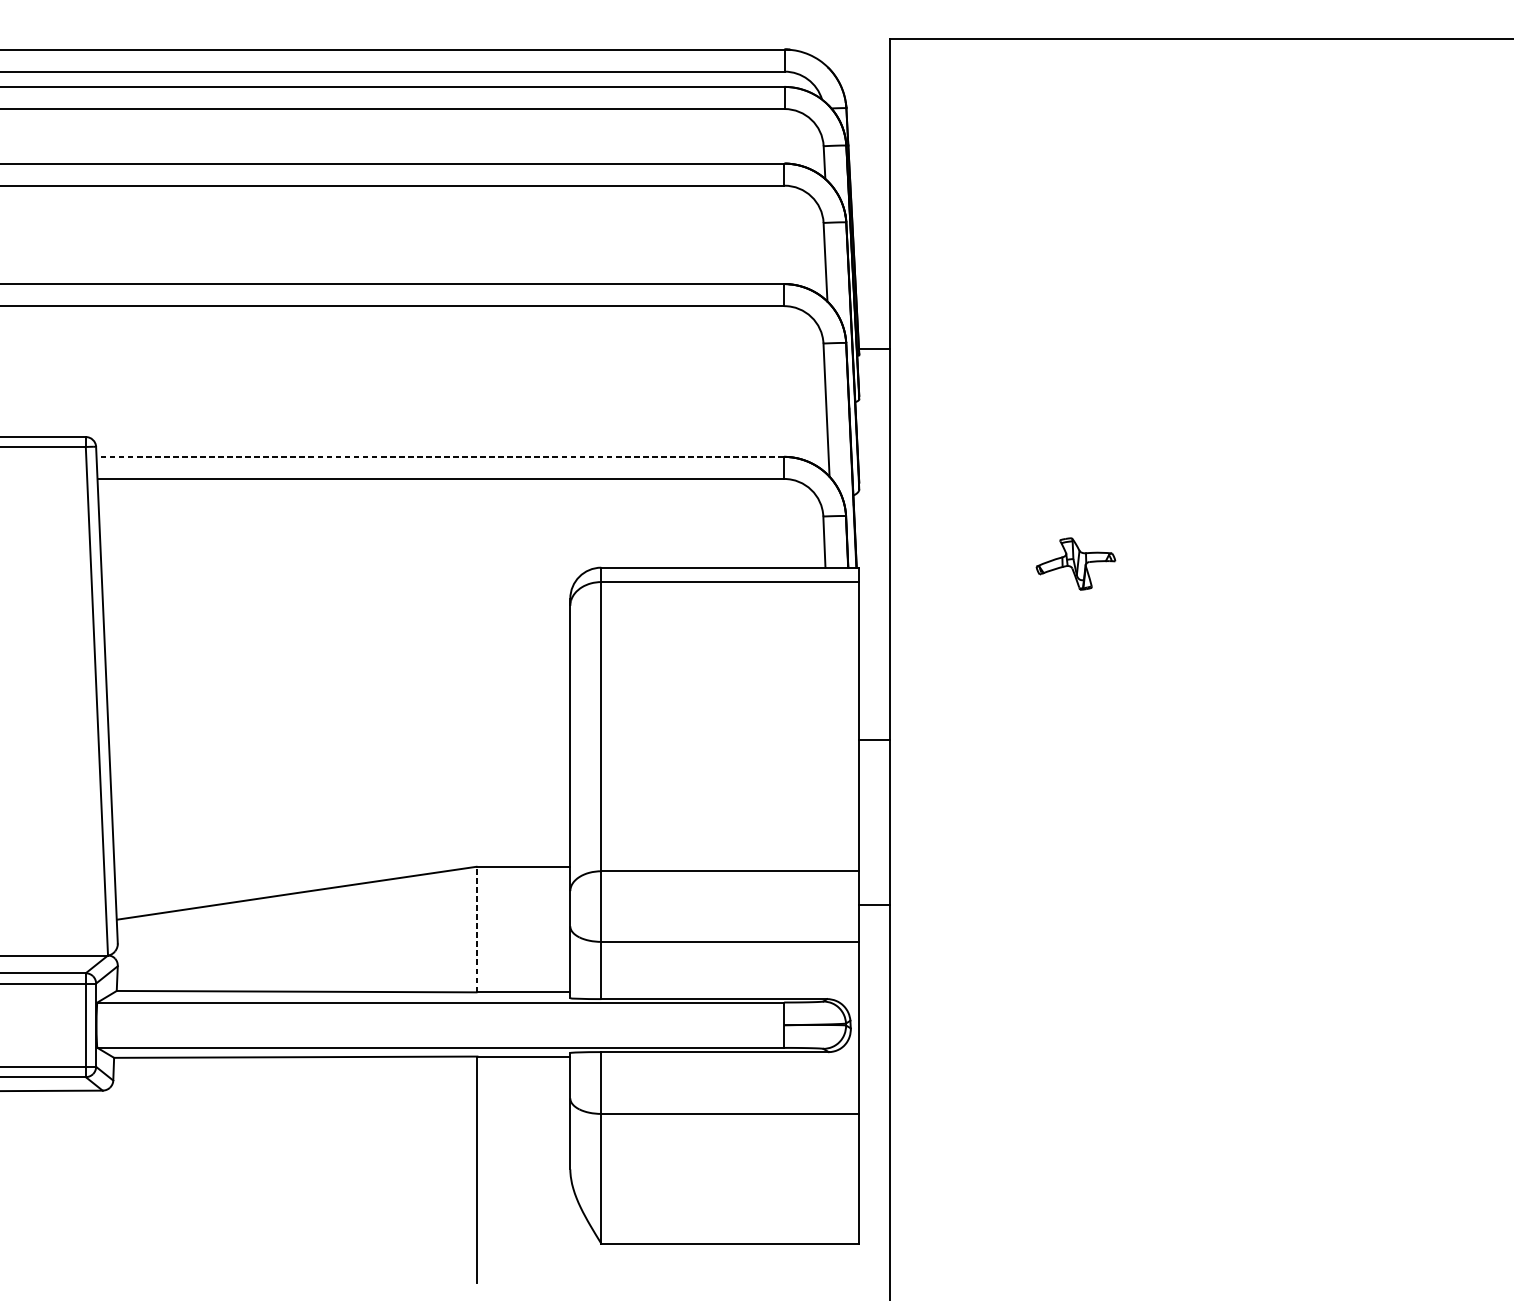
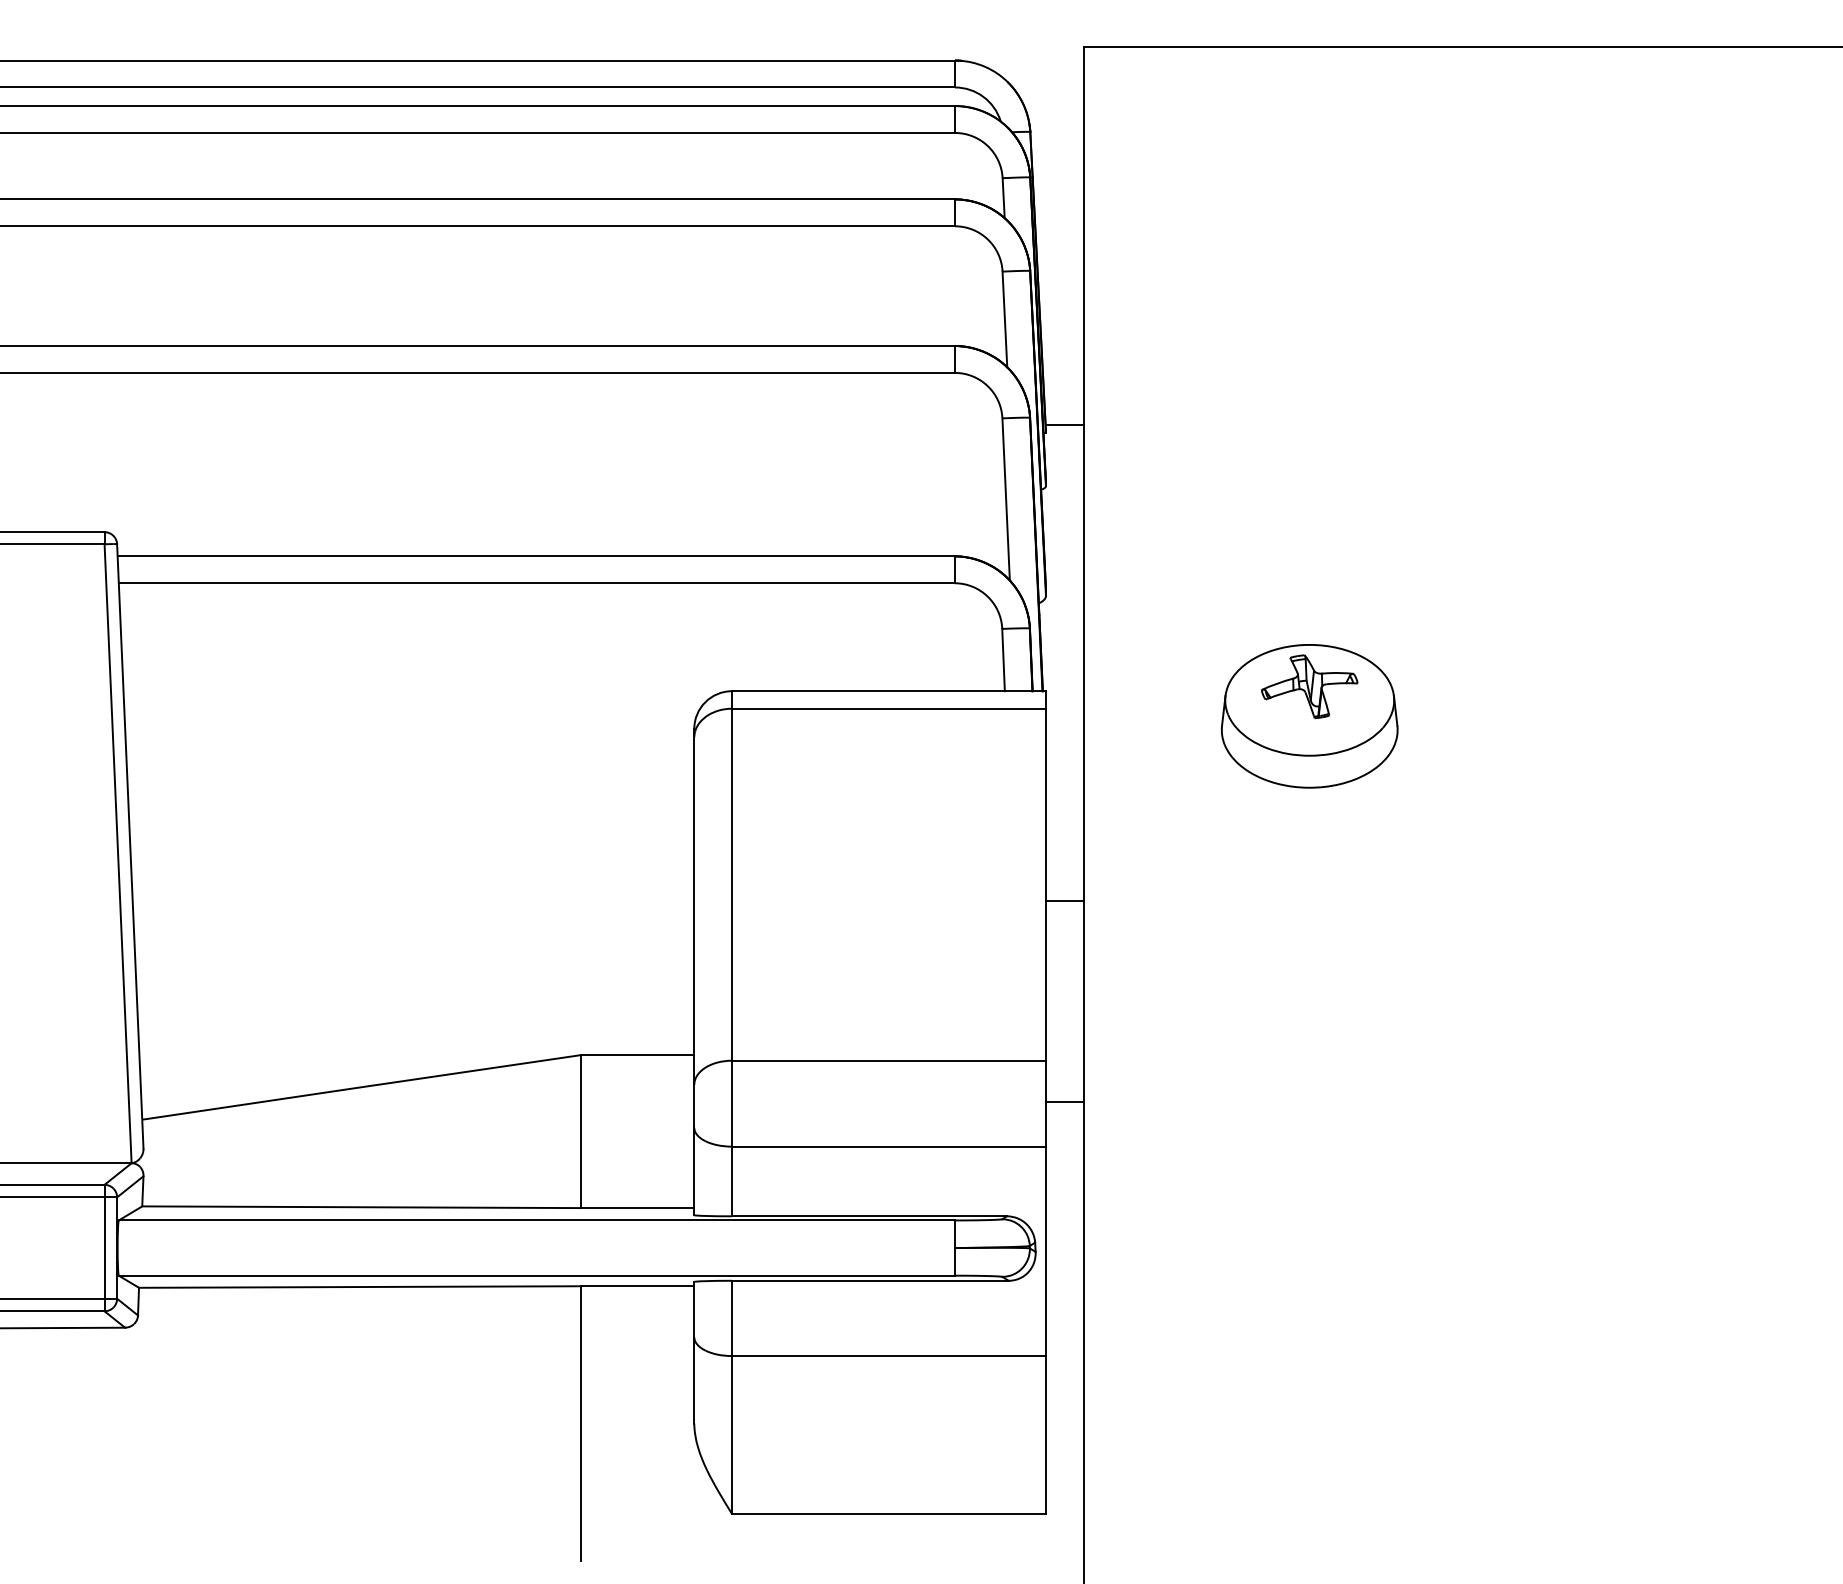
line: (439, 457) -> (535, 556), dashed -> solid
part: (1075, 588) -> (1309, 716), added
line: (477, 929) -> (581, 1131), dashed -> solid

